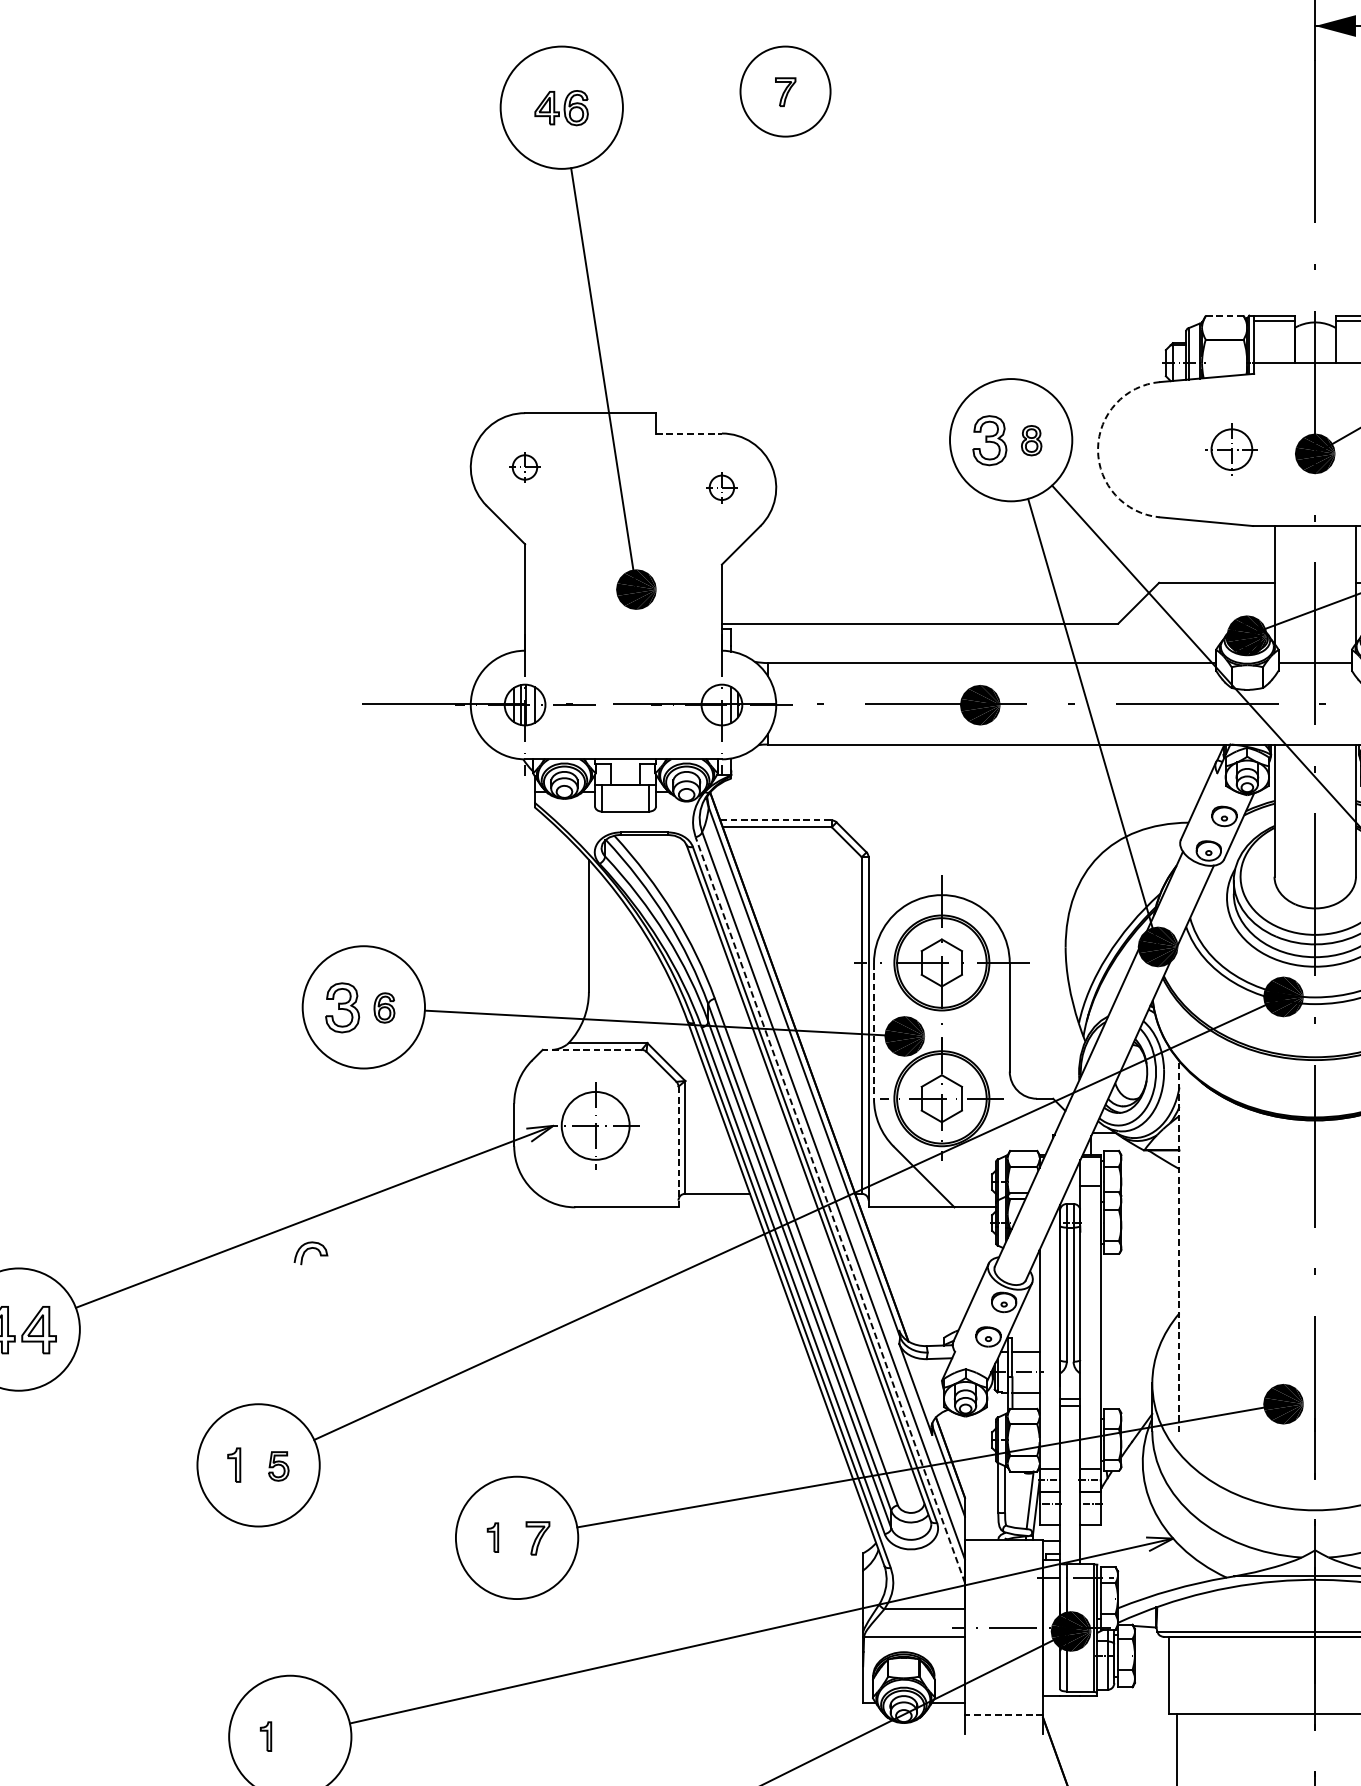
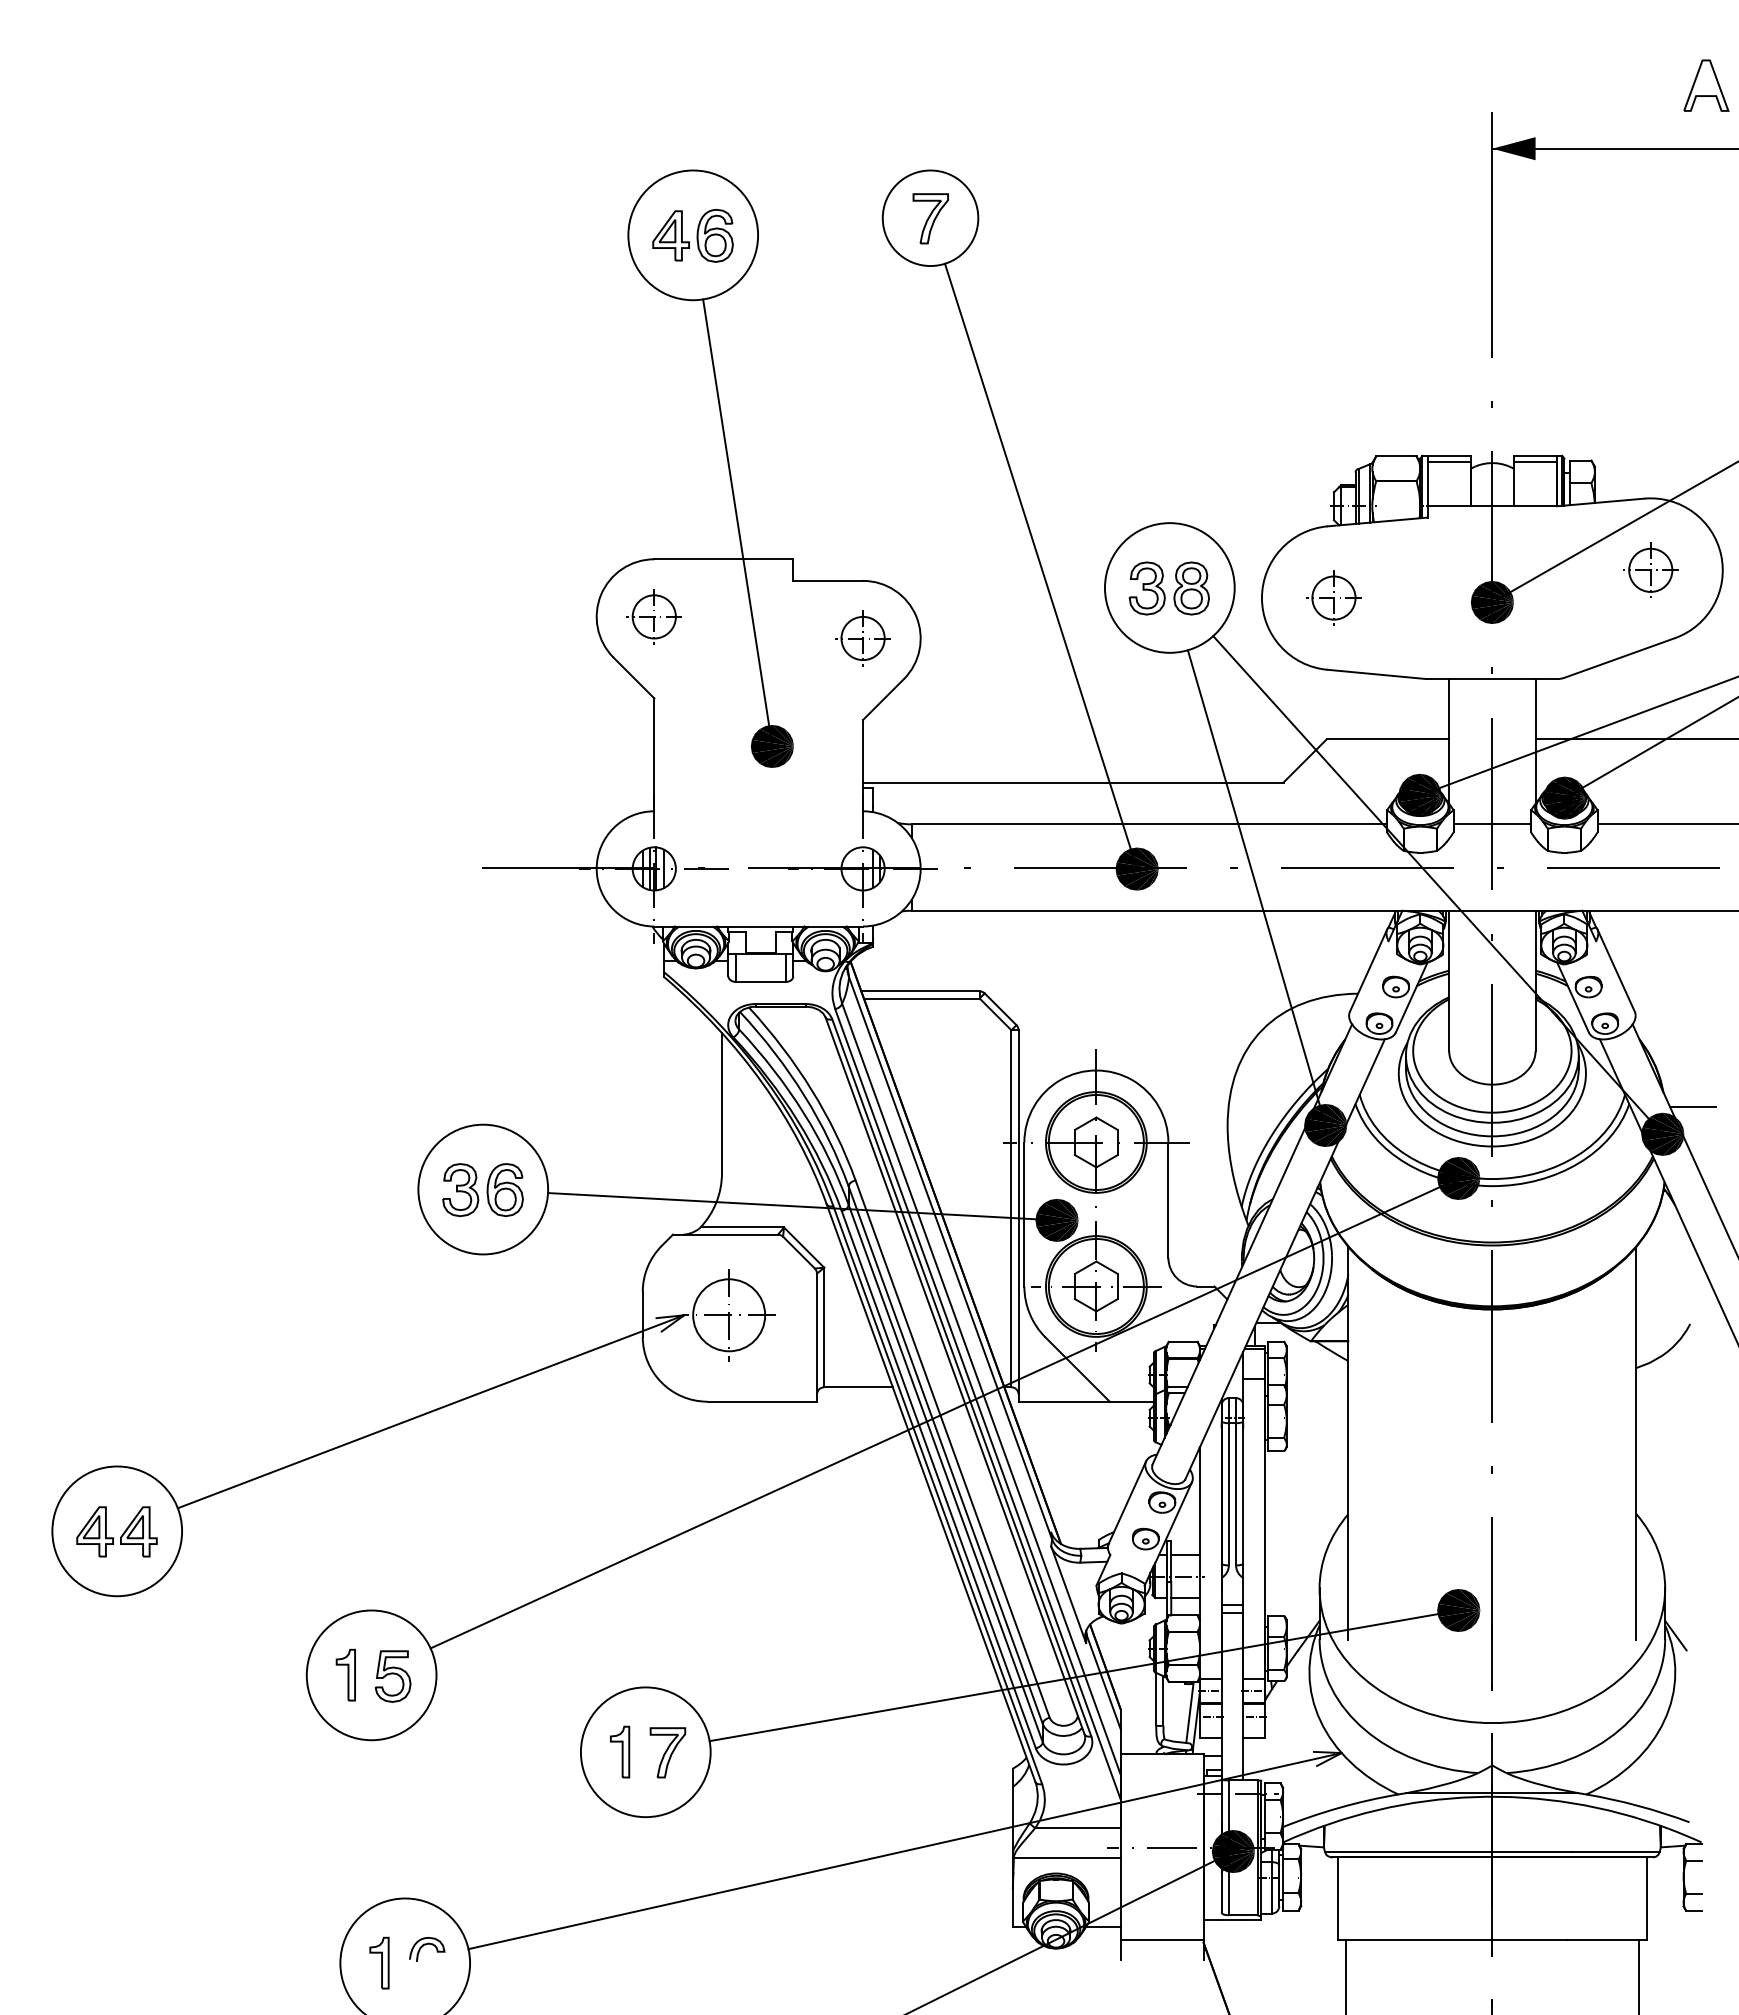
part: (785, 91) -> (930, 218), size x1.67
part: (561, 107) -> (692, 235), size x1.43
line: (1223, 316) -> (1395, 456), dashed -> solid
line: (889, 419) -> (1040, 566), added
line: (689, 433) -> (828, 580), dashed -> solid
part: (1031, 440) -> (1191, 588), size x1.67
arc: (1097, 449) -> (1261, 597), dashed -> solid
part: (1231, 449) -> (1333, 597), moved
part: (524, 467) -> (653, 616), size x1.67
part: (721, 487) -> (862, 638), size x1.67
line: (776, 820) -> (920, 991), dashed -> solid
part: (383, 1008) -> (504, 1190), size x1.67
line: (874, 1030) -> (1024, 1214), dashed -> solid
line: (592, 1049) -> (725, 1234), dashed -> solid
line: (678, 1146) -> (817, 1337), dashed -> solid
line: (829, 1209) -> (977, 1404), dashed -> solid
line: (1179, 1246) -> (1348, 1443), dashed -> solid
curve: (310, 1249) -> (426, 1945), moved
part: (233, 1464) -> (345, 1674), size x1.43
part: (278, 1466) -> (392, 1676), size x1.67
part: (493, 1537) -> (620, 1751), size x1.67
part: (537, 1538) -> (667, 1752), size x1.43
line: (1003, 1715) -> (1161, 1940), dashed -> solid
part: (266, 1736) -> (379, 1962), size x1.67

